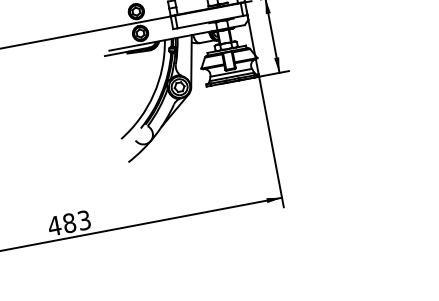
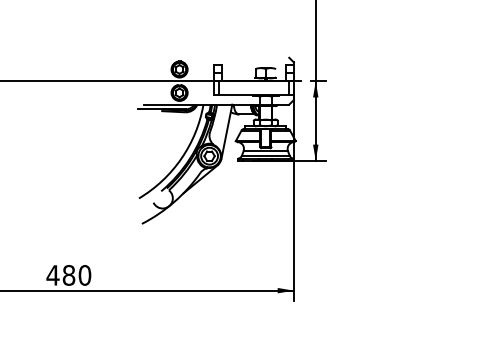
text: (83, 220) -> (84, 275), 483 -> 480

